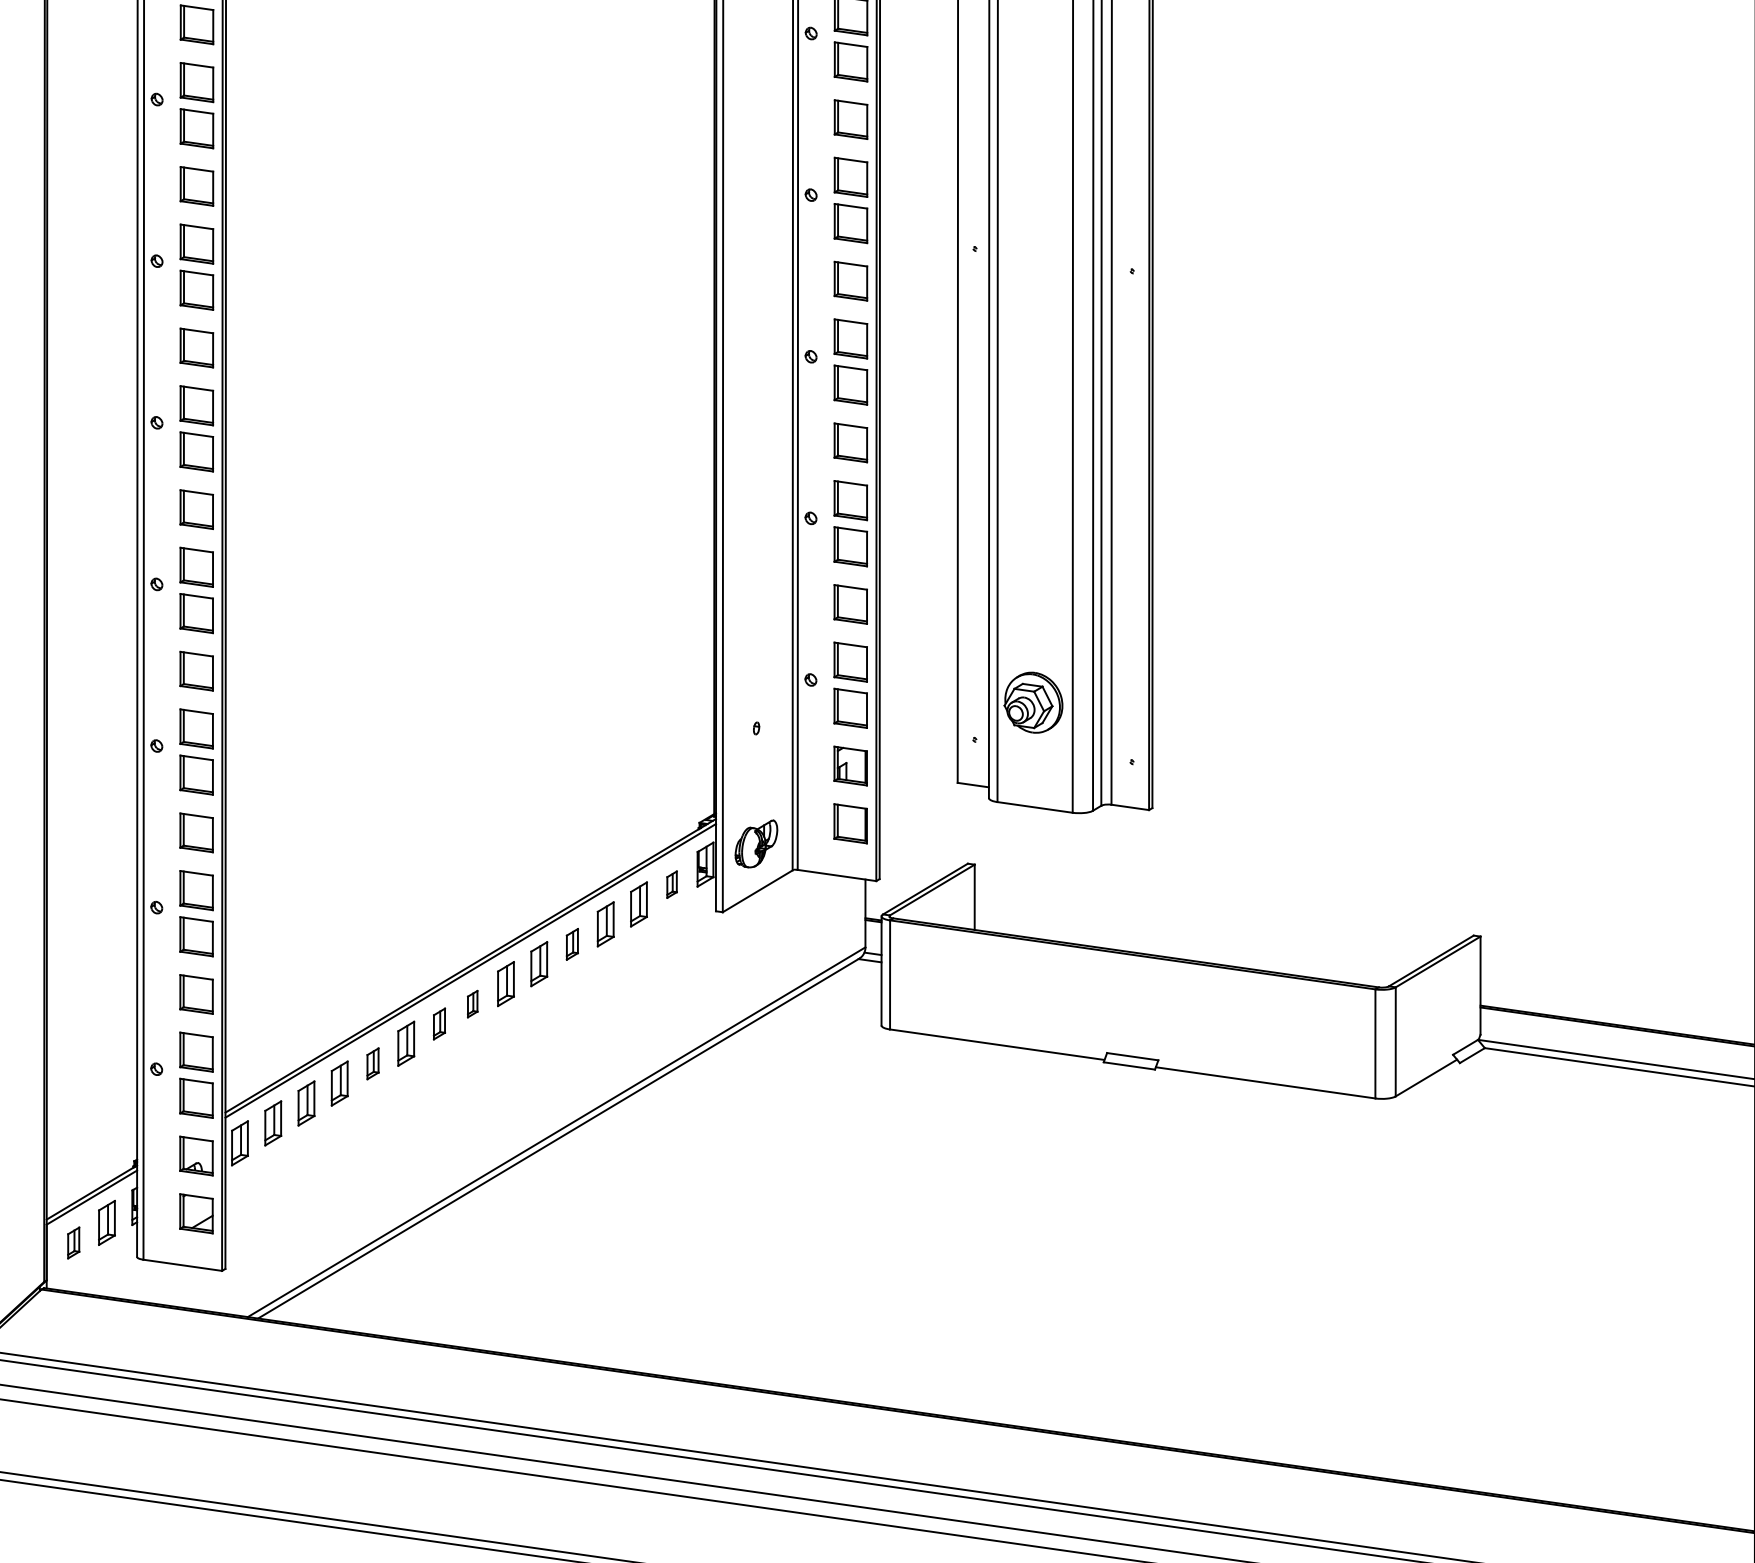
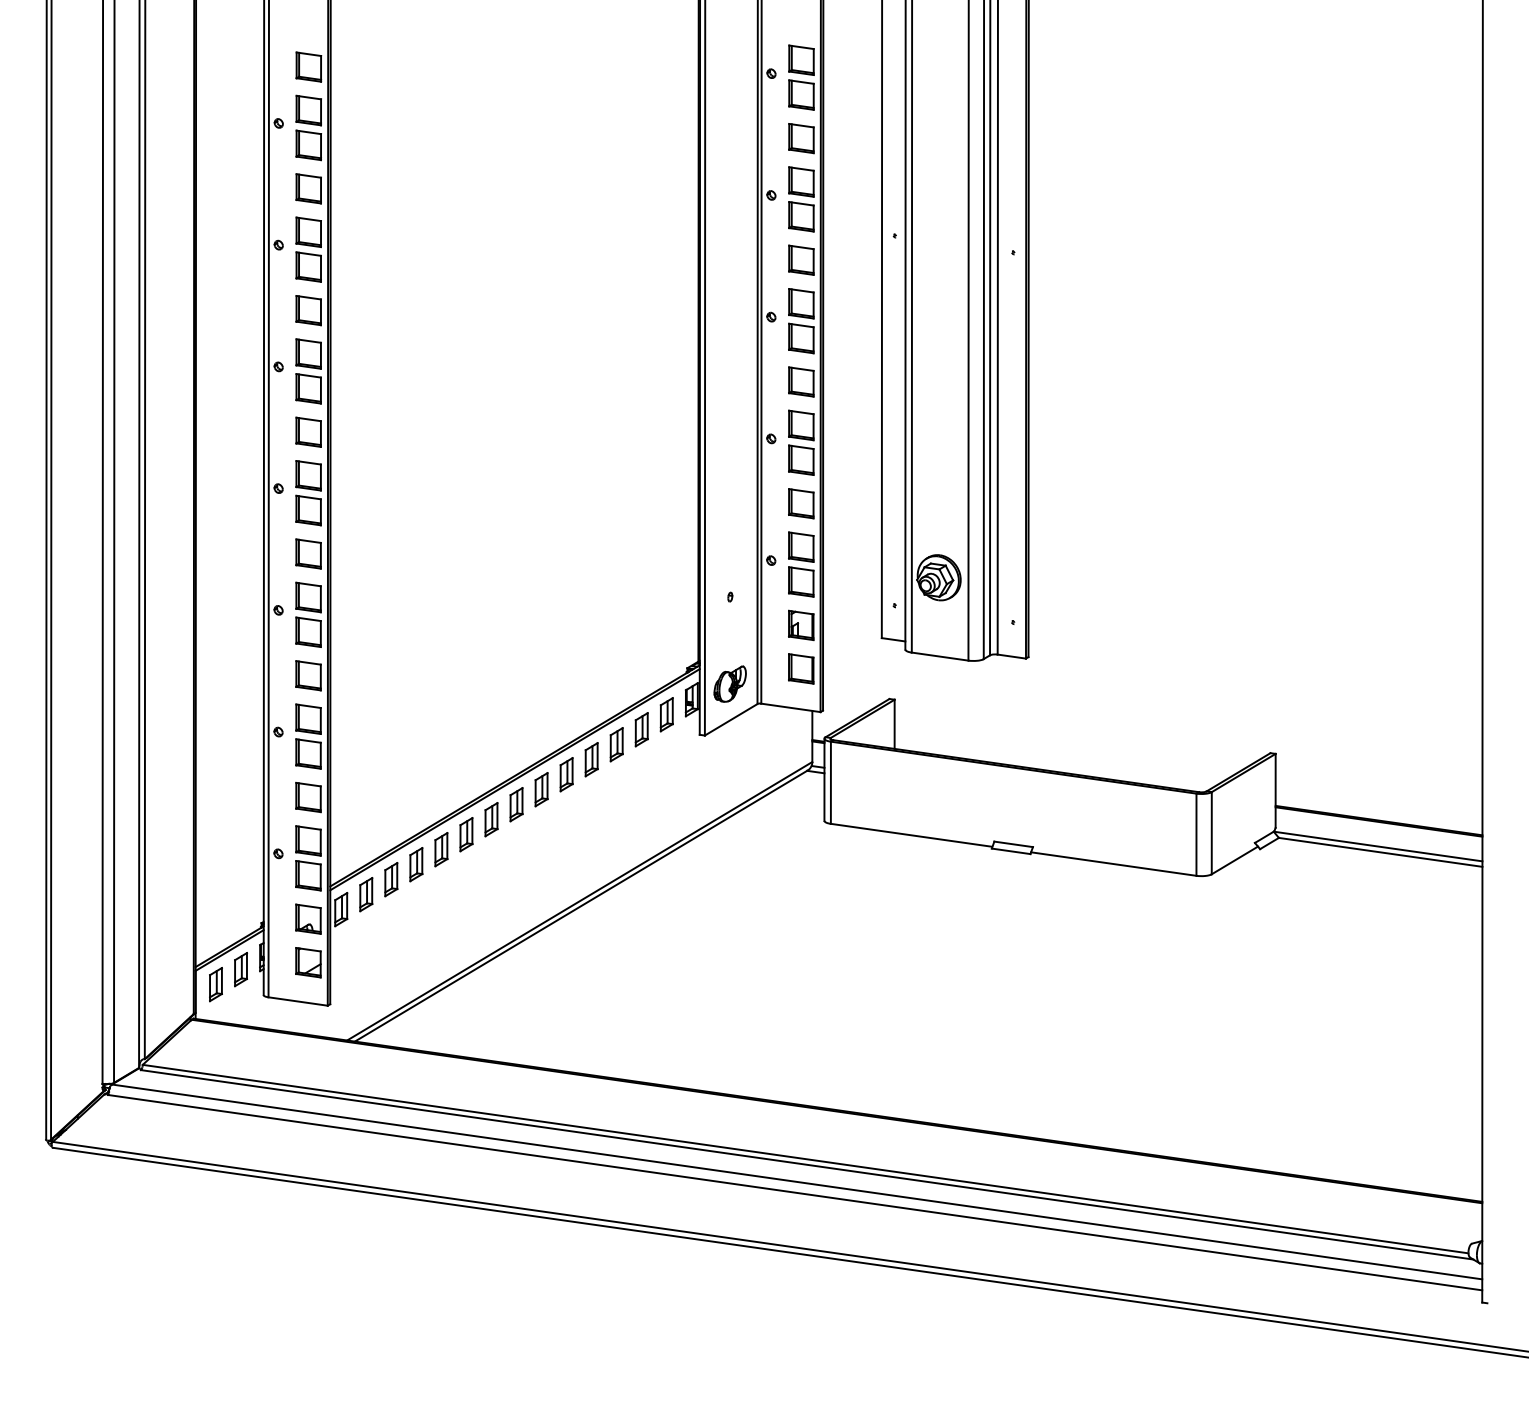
part: (671, 884) -> (666, 714), size x1.67
part: (572, 944) -> (591, 759), size x1.43
part: (472, 1003) -> (516, 804), size x1.67
part: (439, 1023) -> (491, 819), size x1.43
part: (373, 1063) -> (441, 849), size x1.43
part: (73, 1242) -> (215, 984), size x1.43

